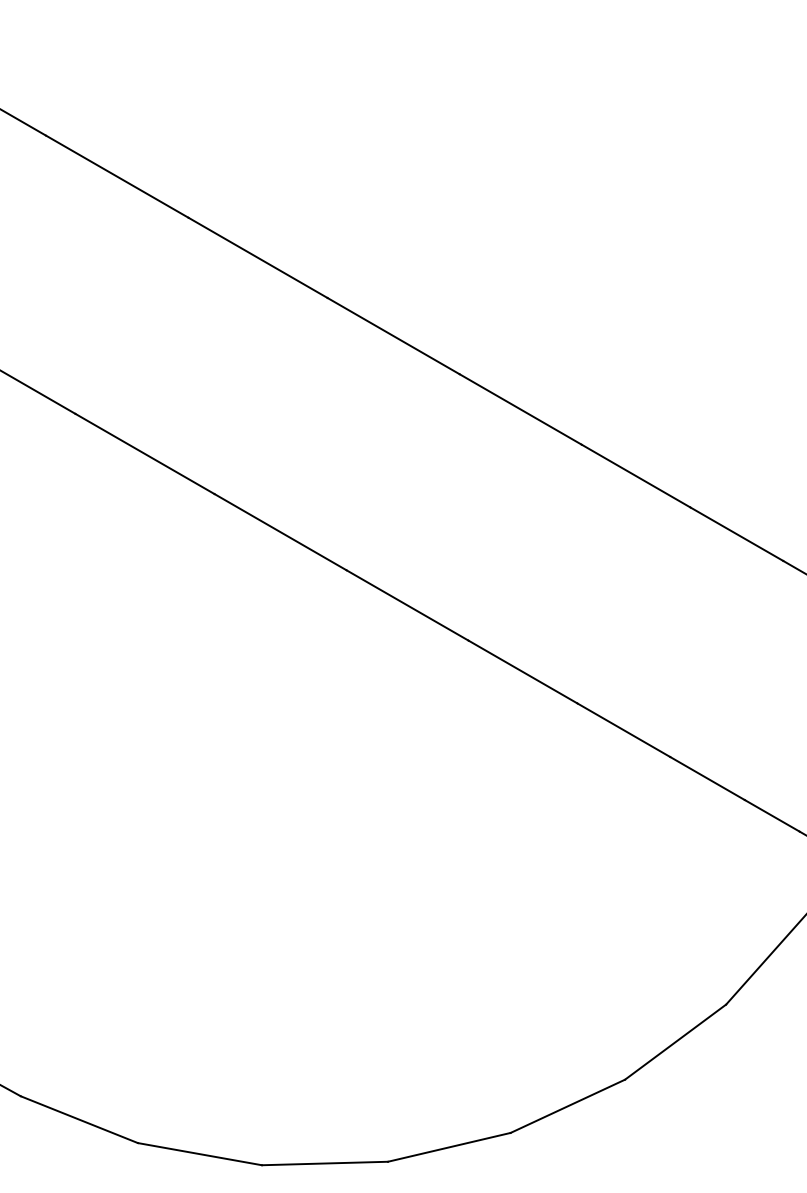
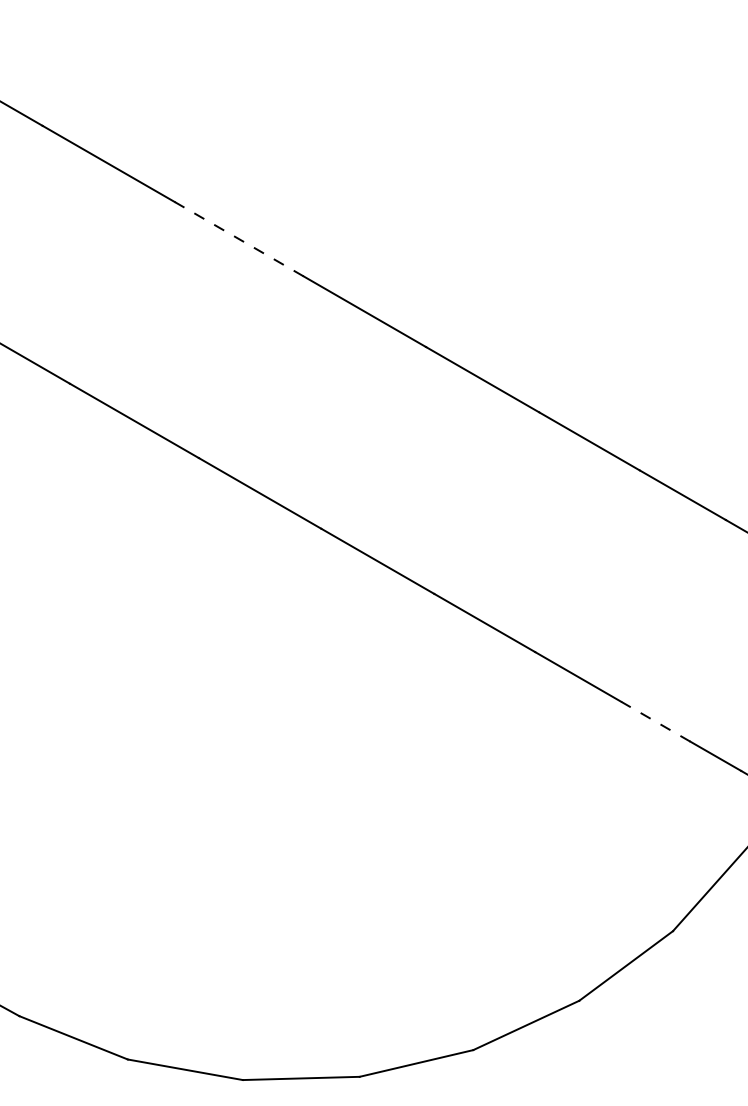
line: (257, 257) -> (238, 238), solid -> dashed
line: (707, 778) -> (655, 721), solid -> dashed

